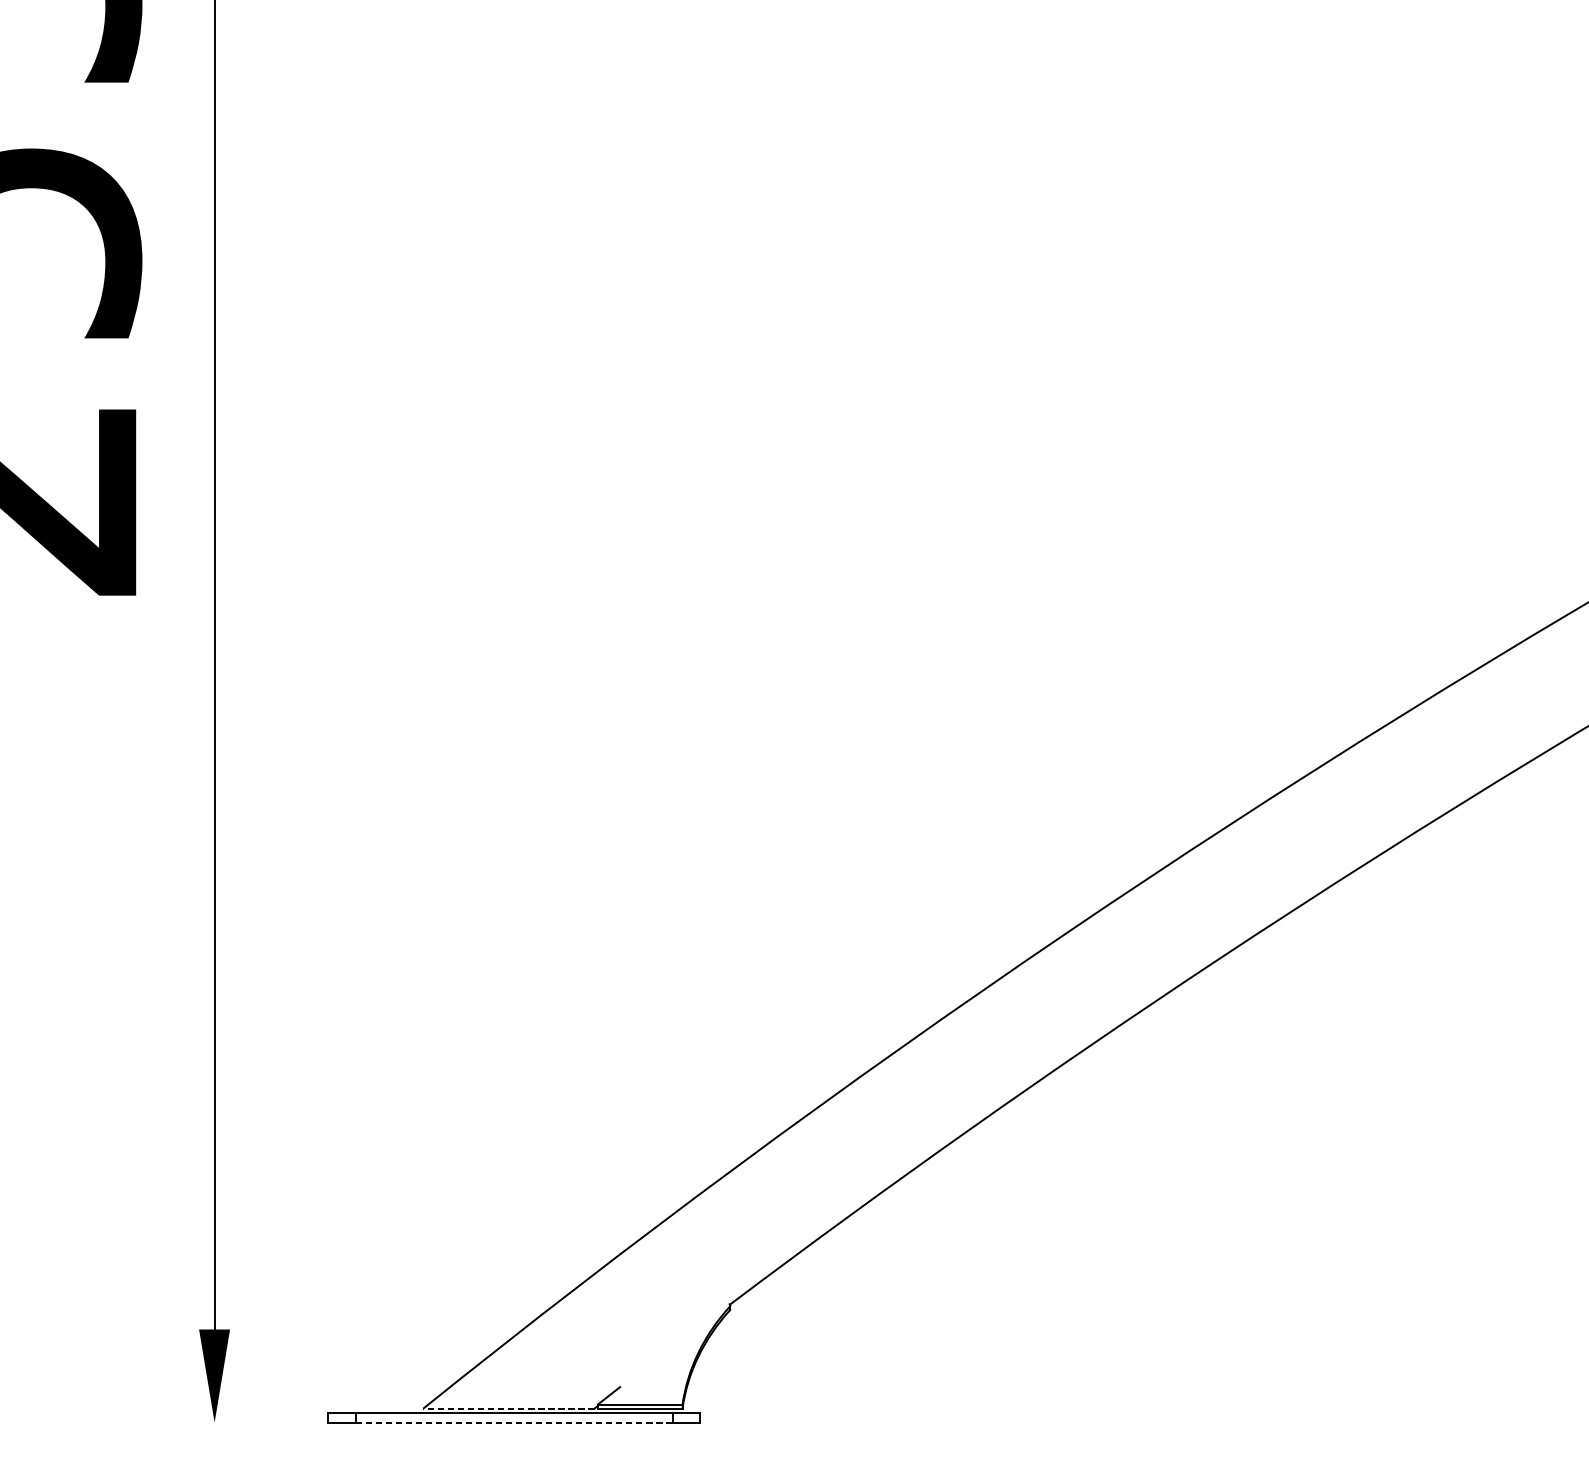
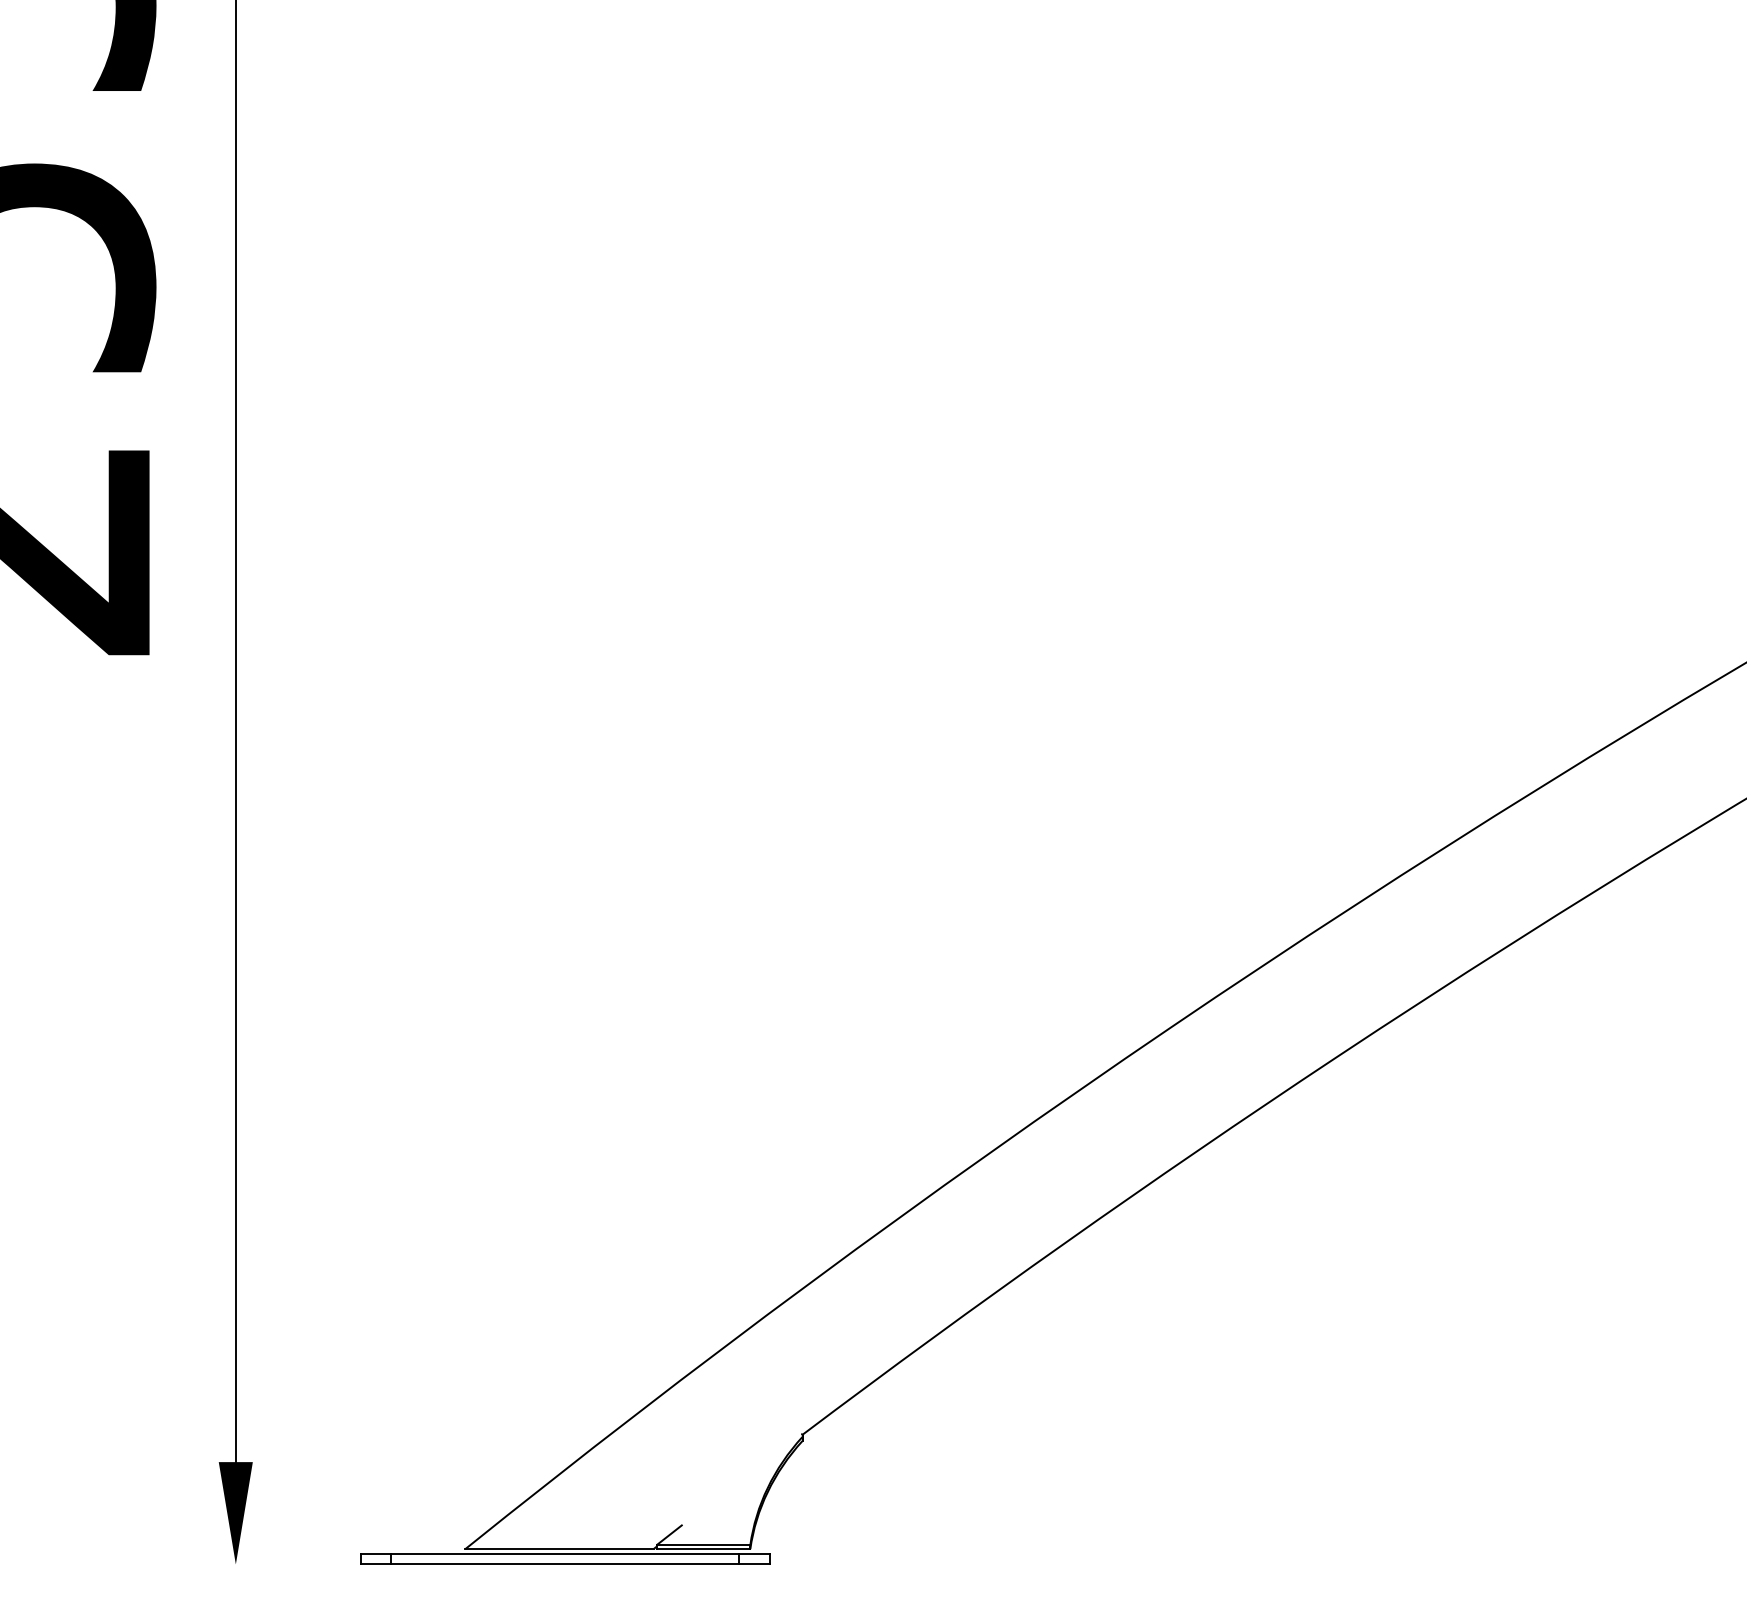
line: (508, 1408) -> (558, 1549), dashed -> solid
line: (514, 1422) -> (565, 1564), dashed -> solid

